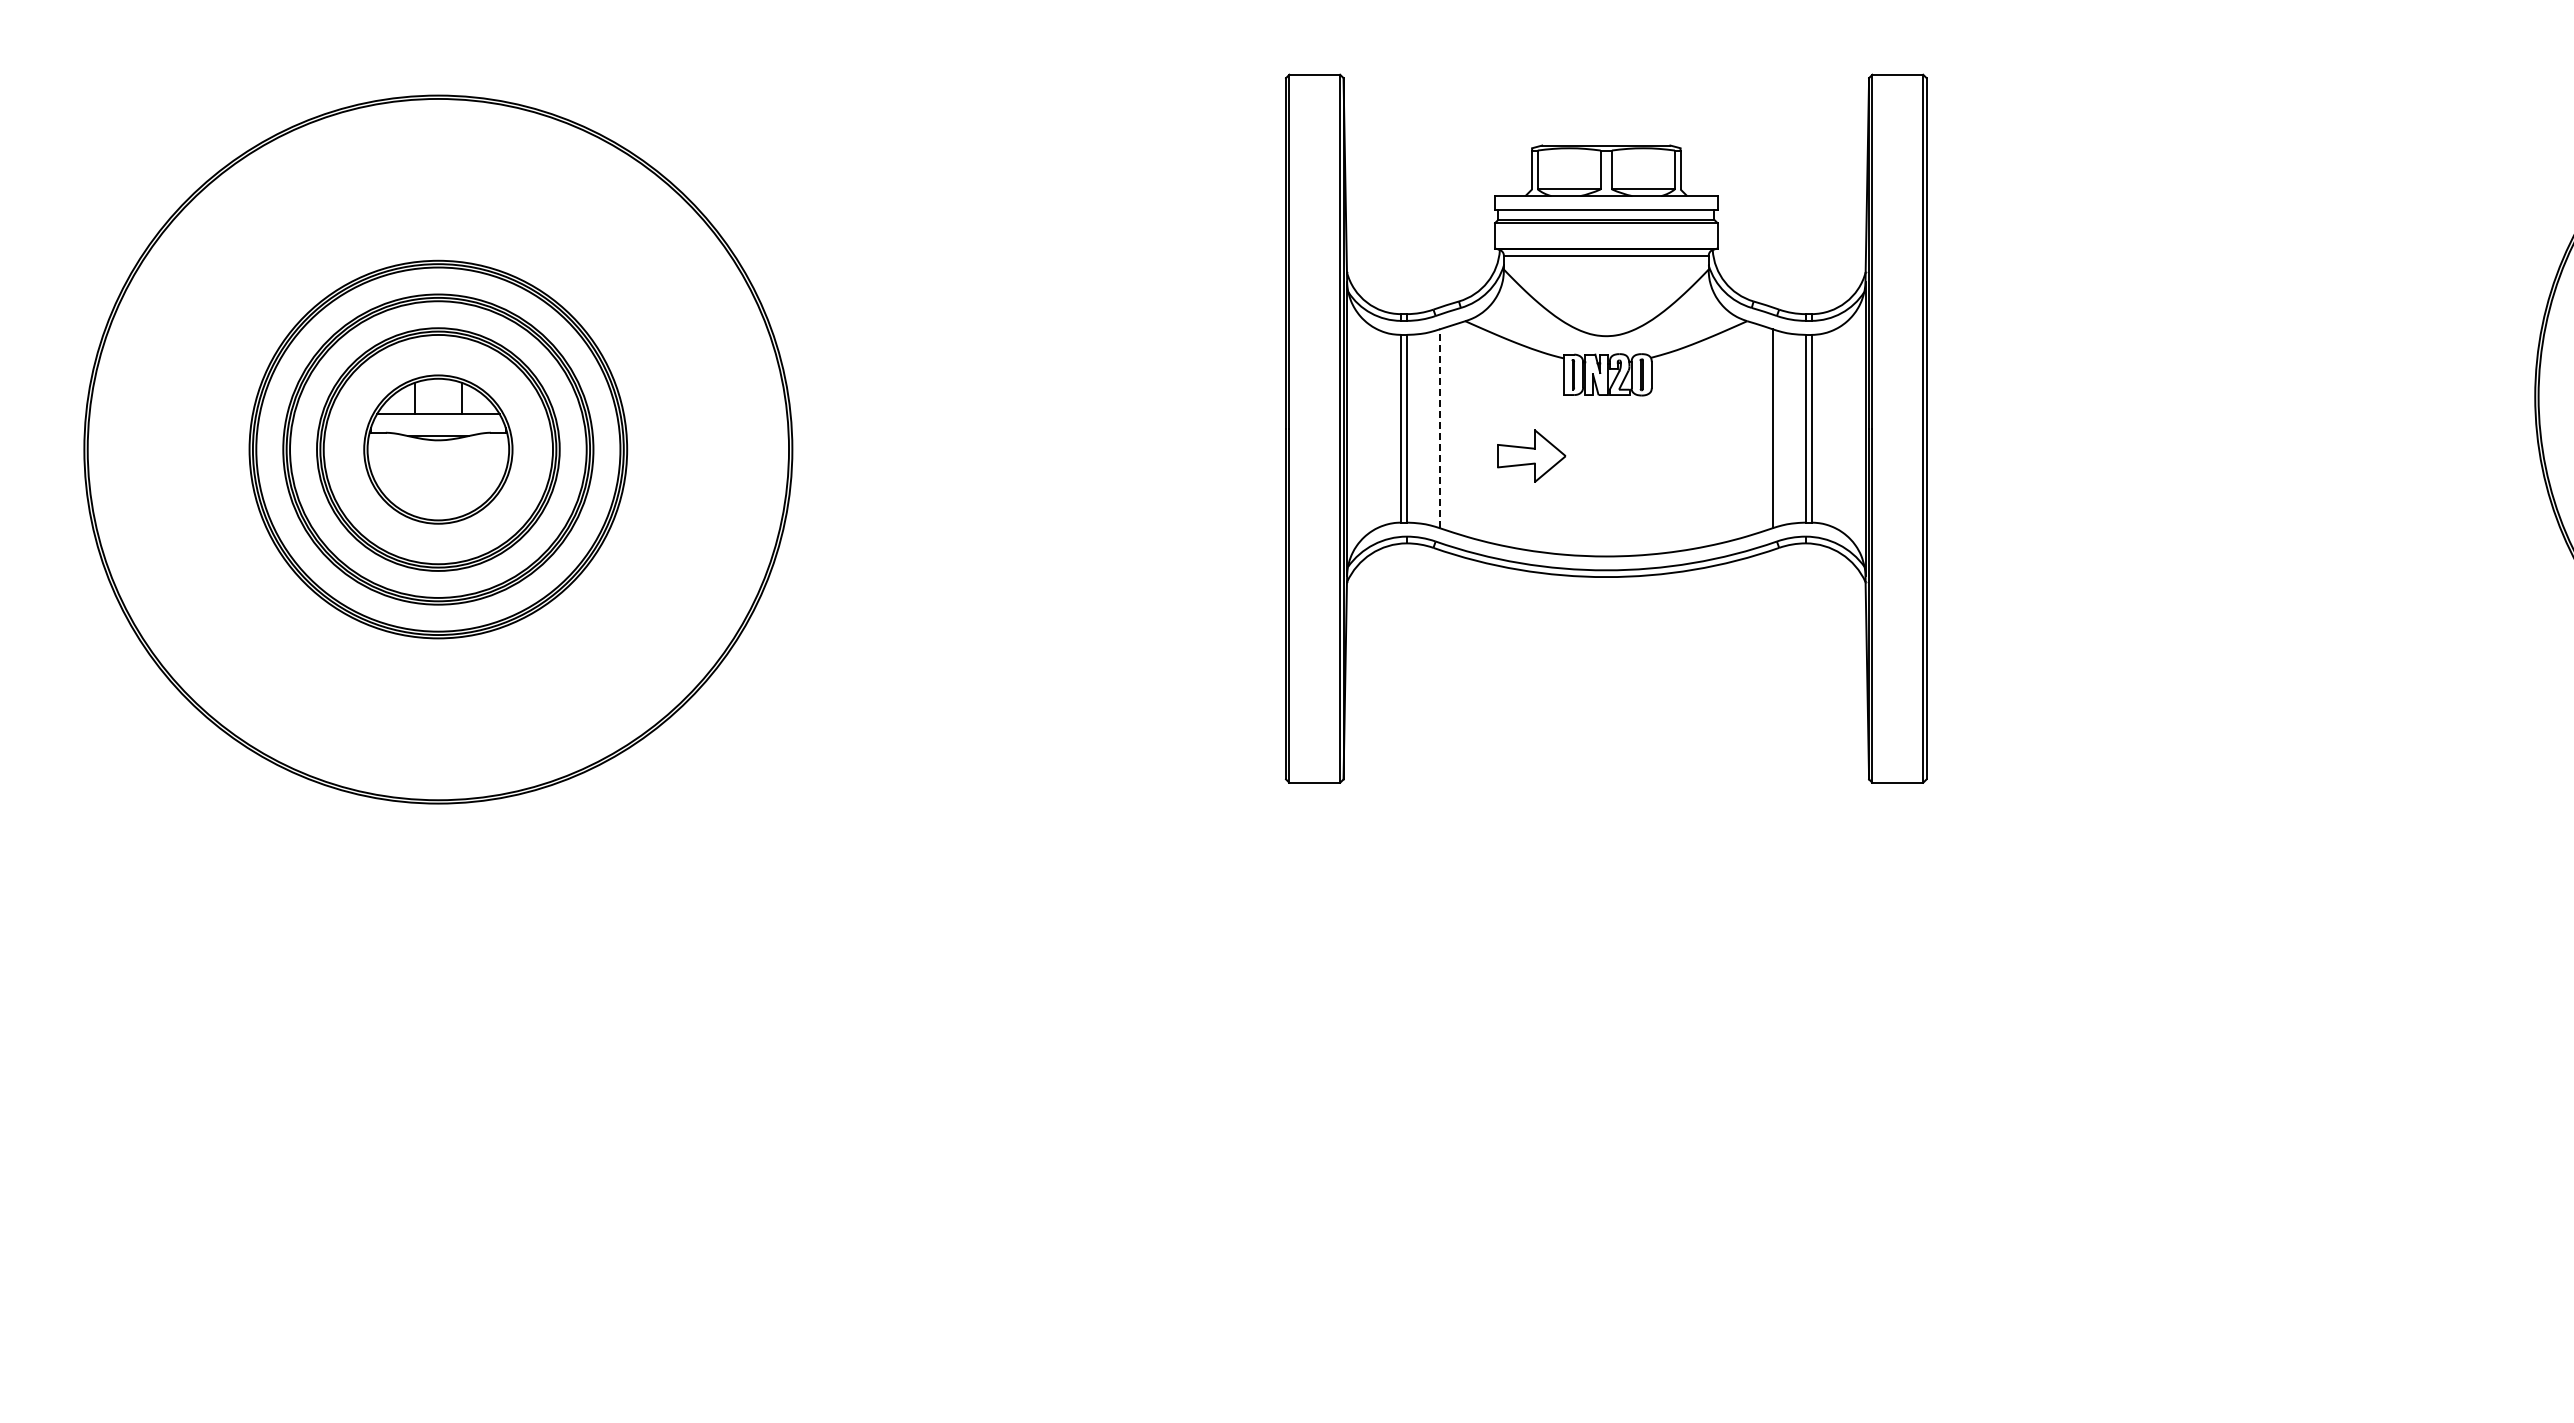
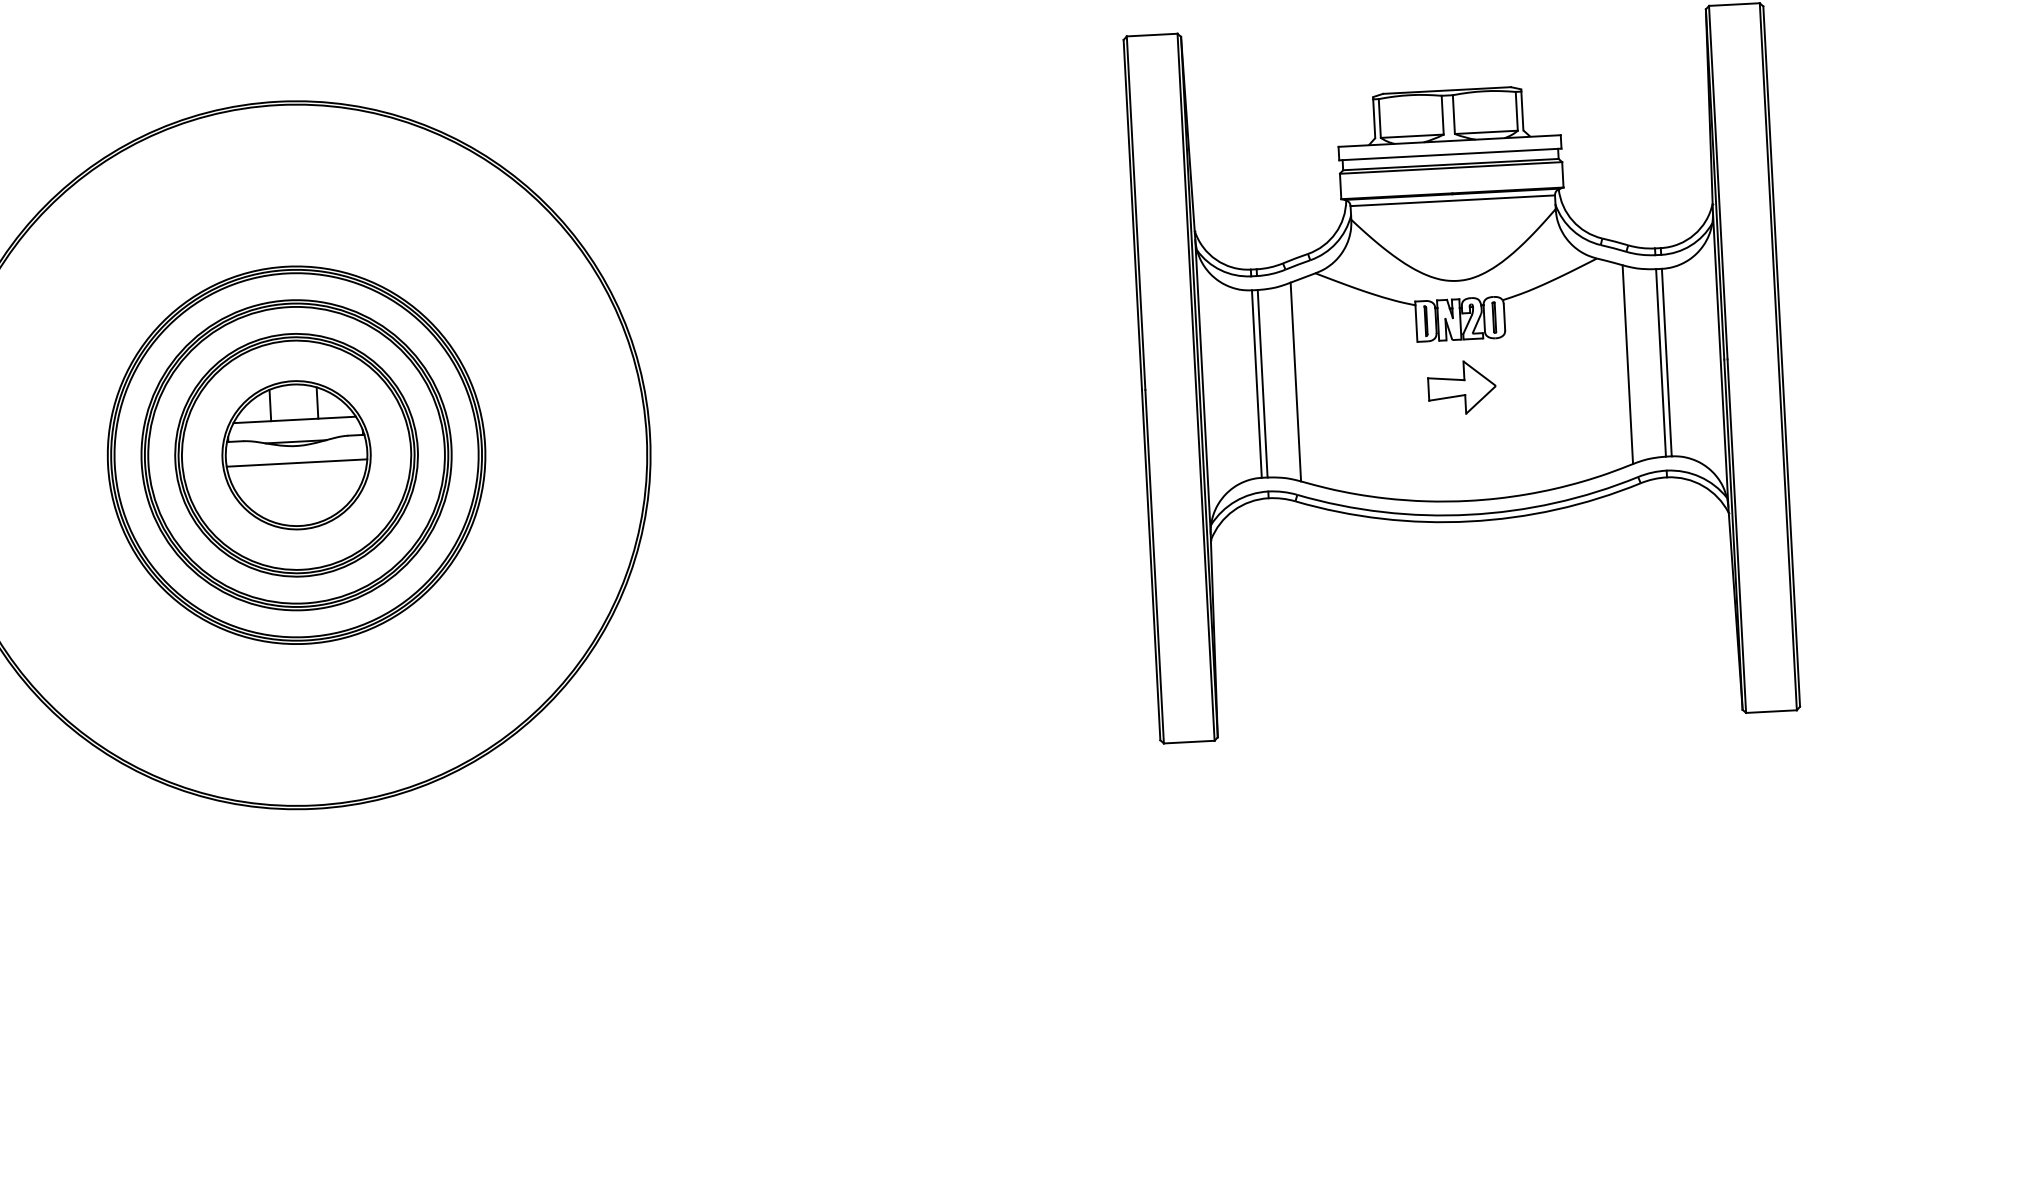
line: (1440, 428) -> (1296, 381), dashed -> solid
part: (1531, 455) -> (1461, 387), moved
line: (438, 457) -> (297, 463), added

